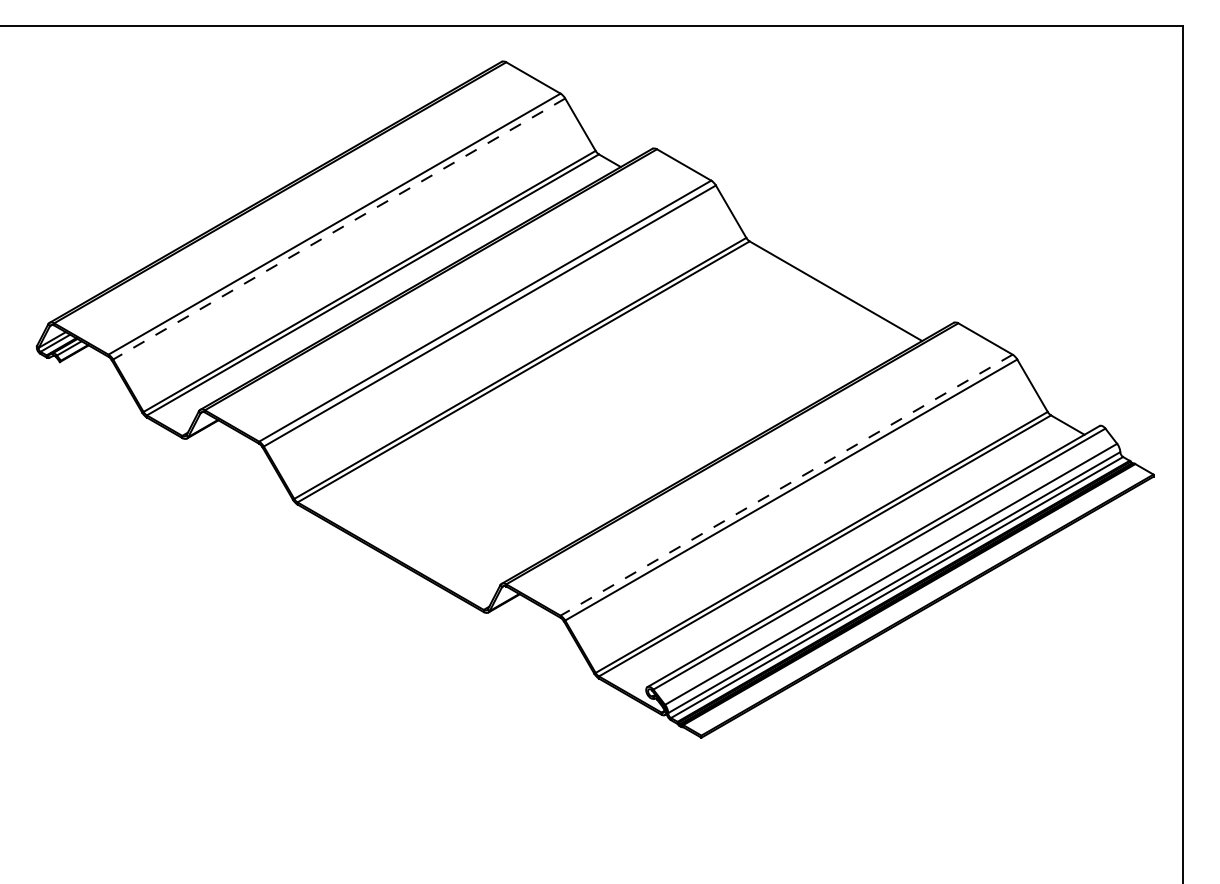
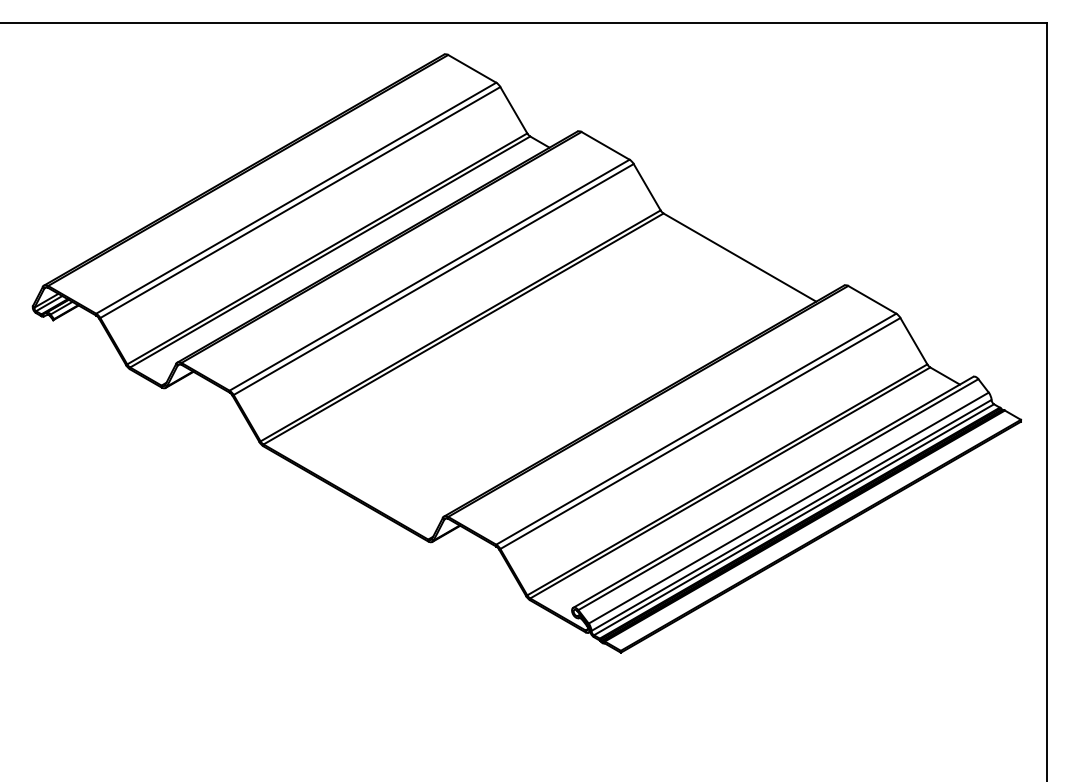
line: (338, 229) -> (299, 202), dashed -> solid
line: (786, 485) -> (696, 429), dashed -> solid

